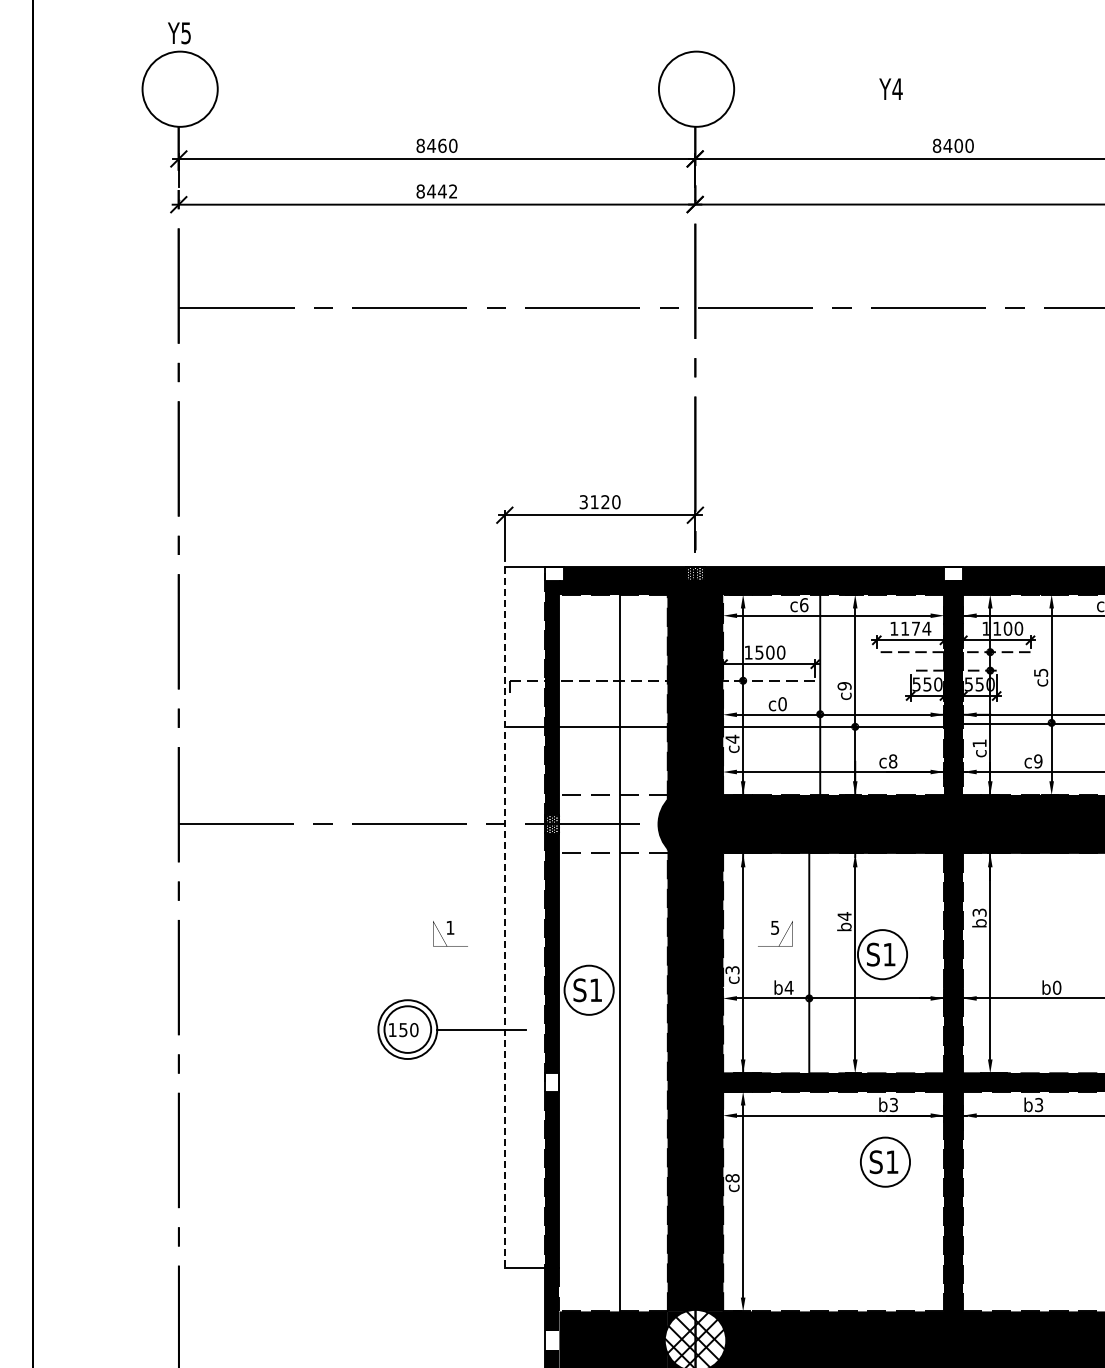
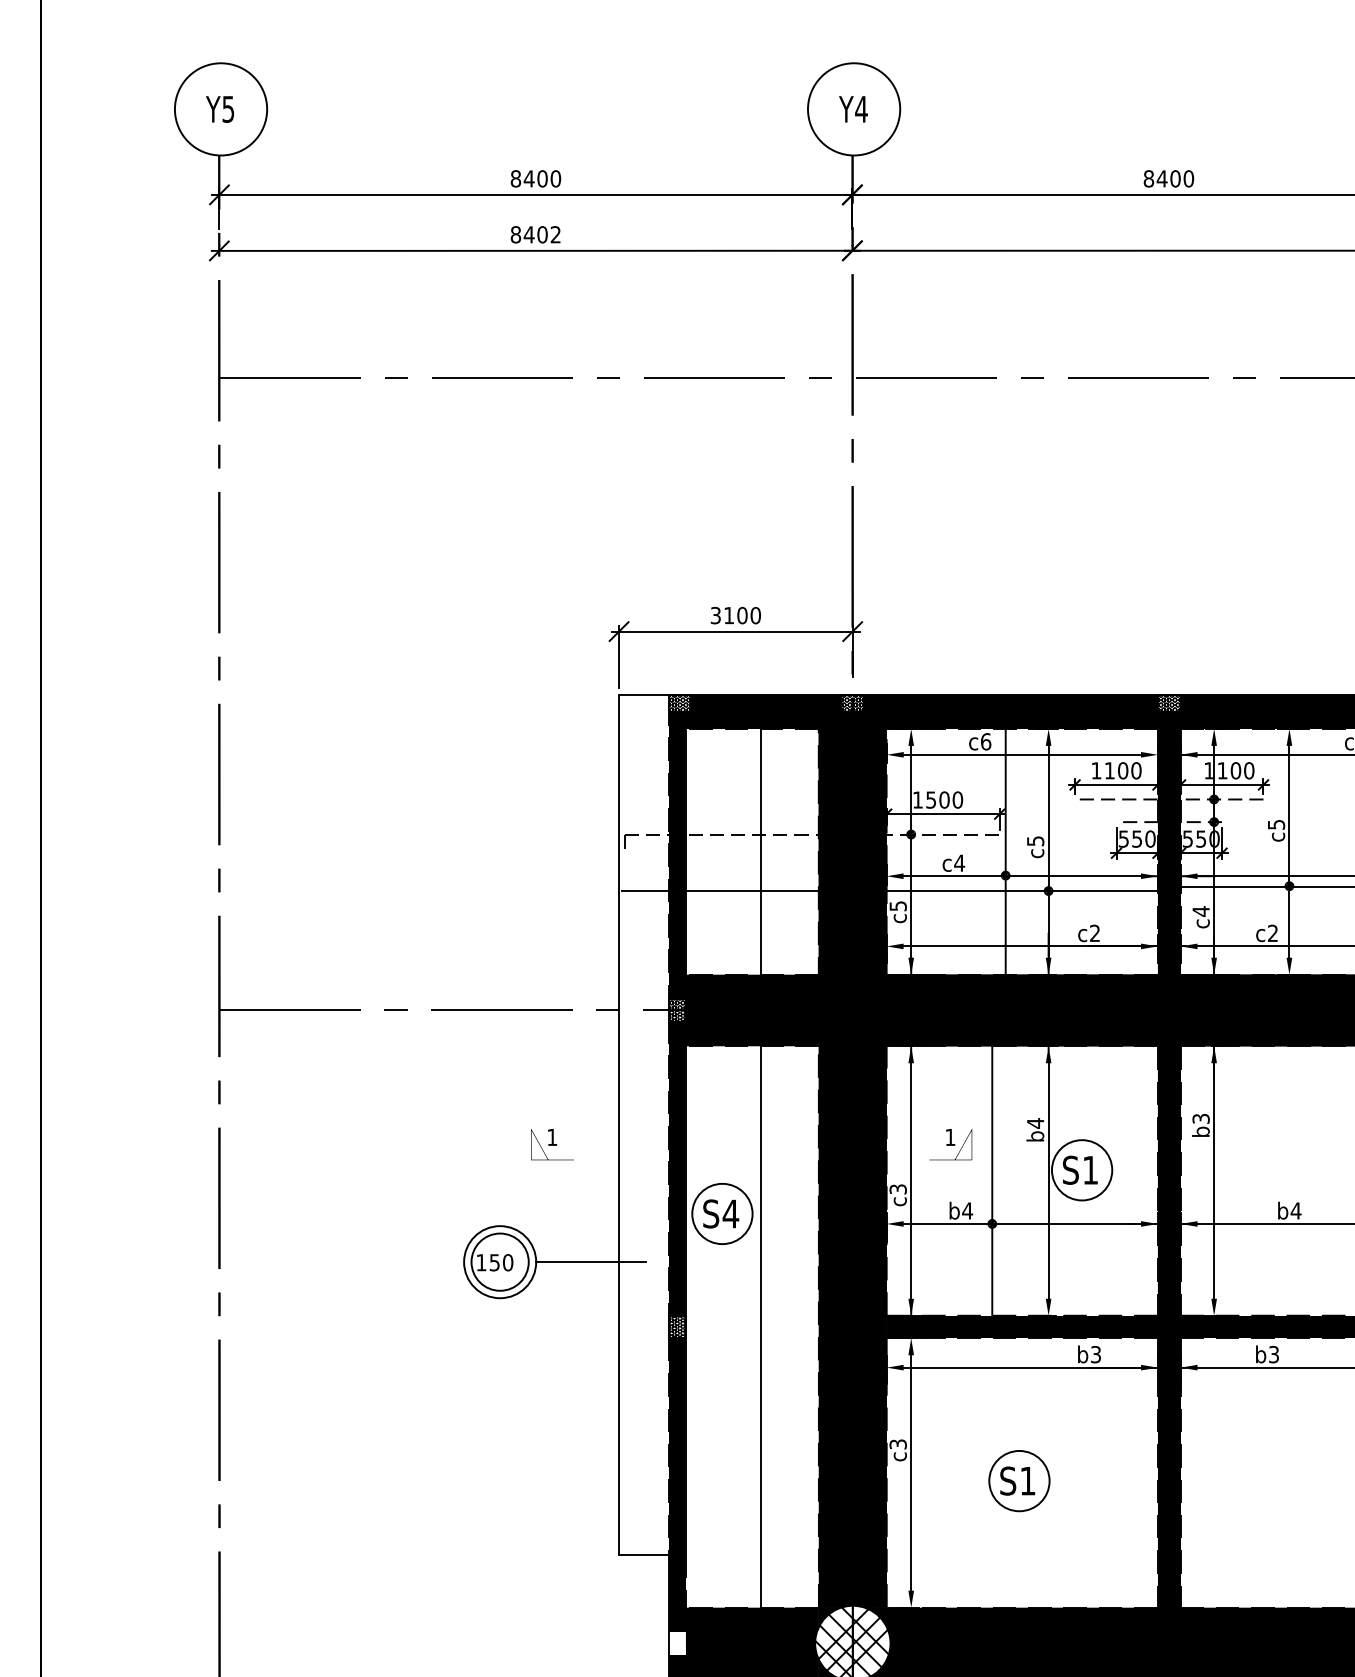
text: (179, 33) -> (220, 109), moved
text: (890, 88) -> (852, 108), moved
text: (442, 145) -> (542, 178), 8460 -> 8400
text: (441, 191) -> (541, 234), 8442 -> 8402
text: (605, 502) -> (742, 615), 3120 -> 3100
hatch: (554, 573) -> (679, 703), added
hatch: (953, 573) -> (1169, 703), added
text: (921, 628) -> (1129, 770), 1174 -> 1100
text: (844, 686) -> (1035, 841), c9 -> c5
text: (782, 704) -> (959, 863), c0 -> c4
text: (732, 738) -> (898, 905), c4 -> c5
text: (979, 743) -> (1200, 911), c1 -> c4
text: (893, 761) -> (1095, 933), c8 -> c2
text: (1038, 761) -> (1273, 933), c9 -> c2
fill: (613, 824) -> (752, 1010), added
line: (504, 917) -> (618, 1124), dashed -> solid
text: (775, 927) -> (950, 1137), 5 -> 1
text: (1056, 987) -> (1295, 1210), b0 -> b4
text: (595, 989) -> (730, 1213), S1 -> S4
hatch: (552, 1082) -> (677, 1327), added
part: (885, 1161) -> (1019, 1480), moved
text: (732, 1178) -> (898, 1444), c8 -> c3

